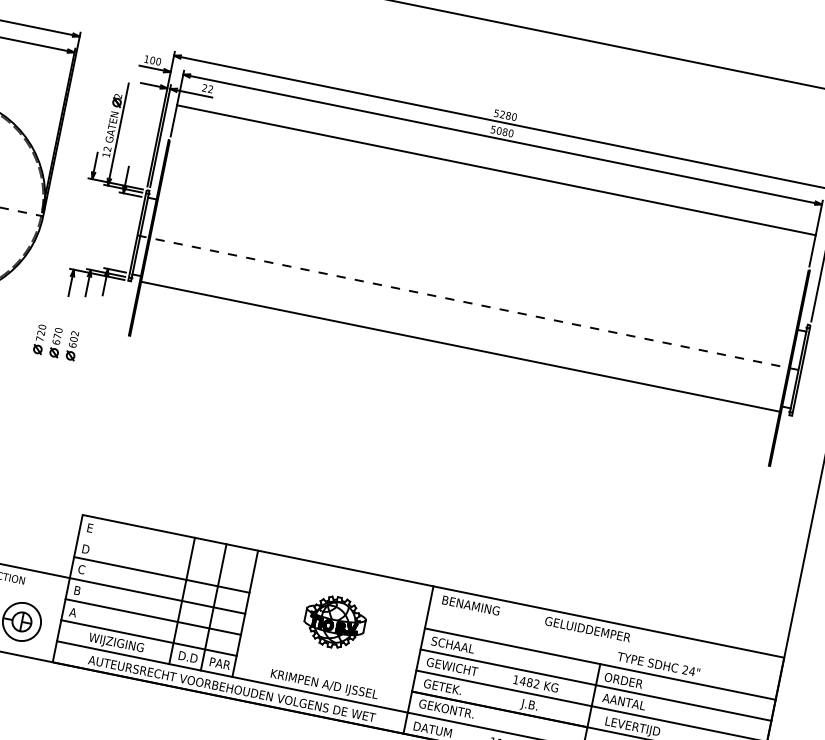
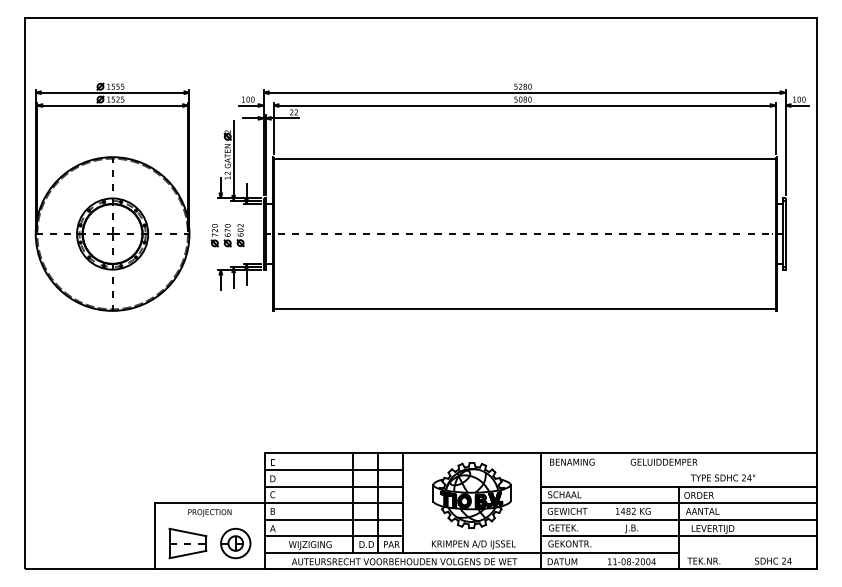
line: (496, 170) -> (524, 158), moved
part: (55, 342) -> (227, 235), moved
line: (460, 346) -> (524, 309), moved
line: (166, 553) -> (334, 469), added
part: (334, 621) -> (471, 495), size x1.67

